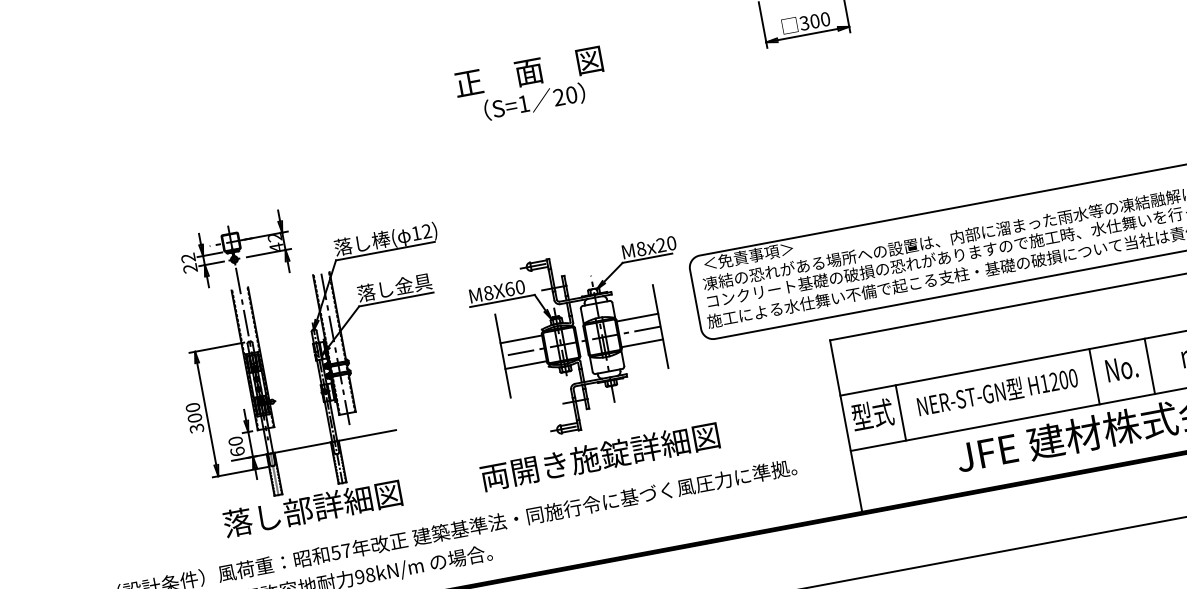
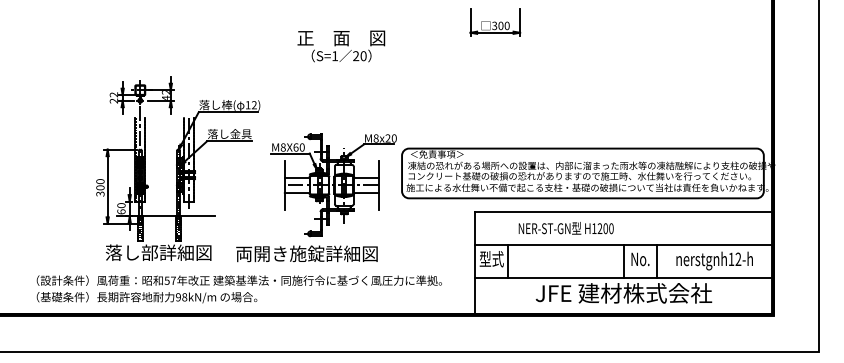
text: (531, 85) -> (341, 46), moved
text: (996, 392) -> (565, 228), moved
text: (599, 456) -> (306, 253), moved

